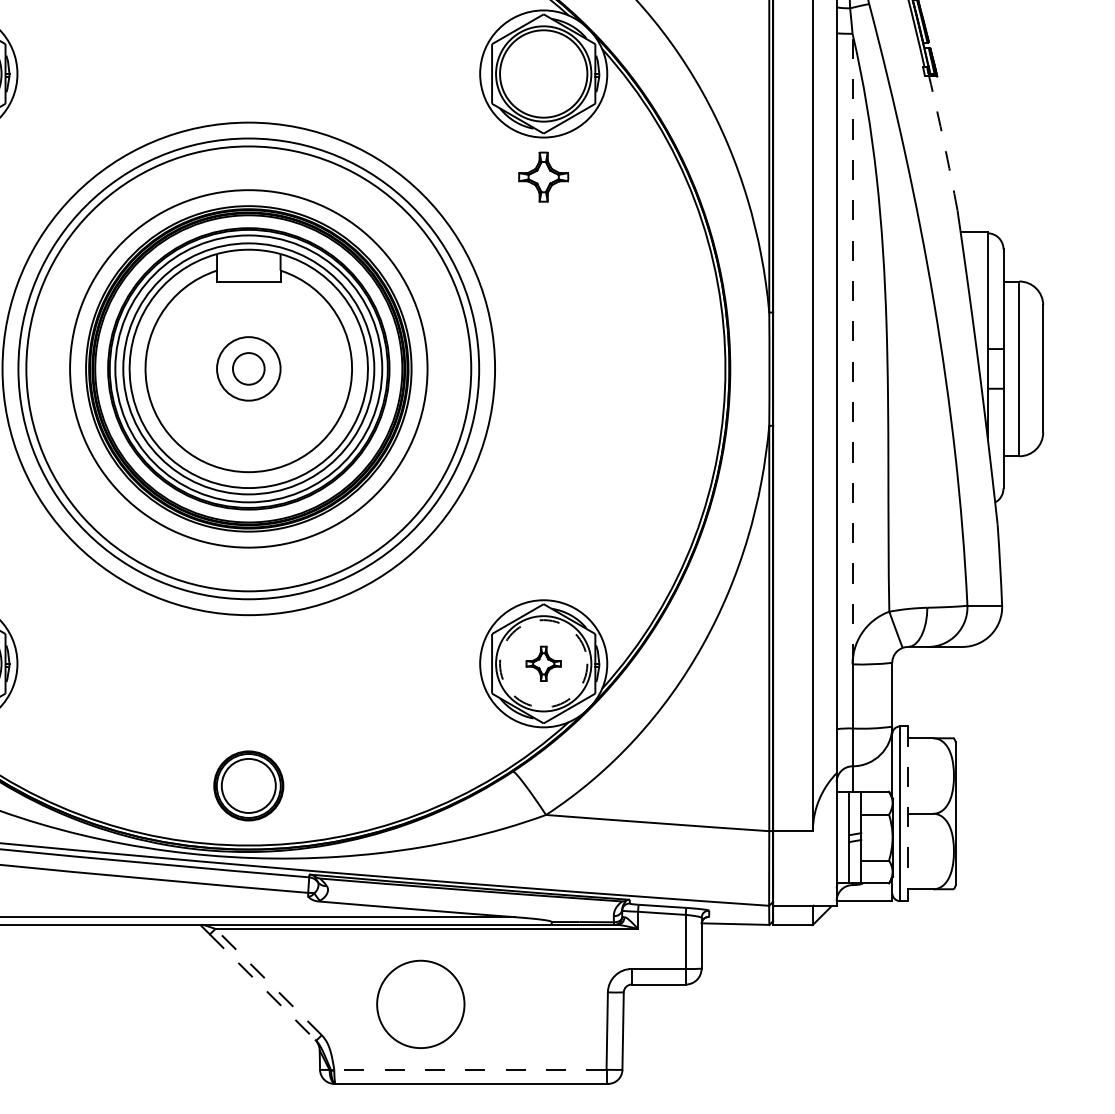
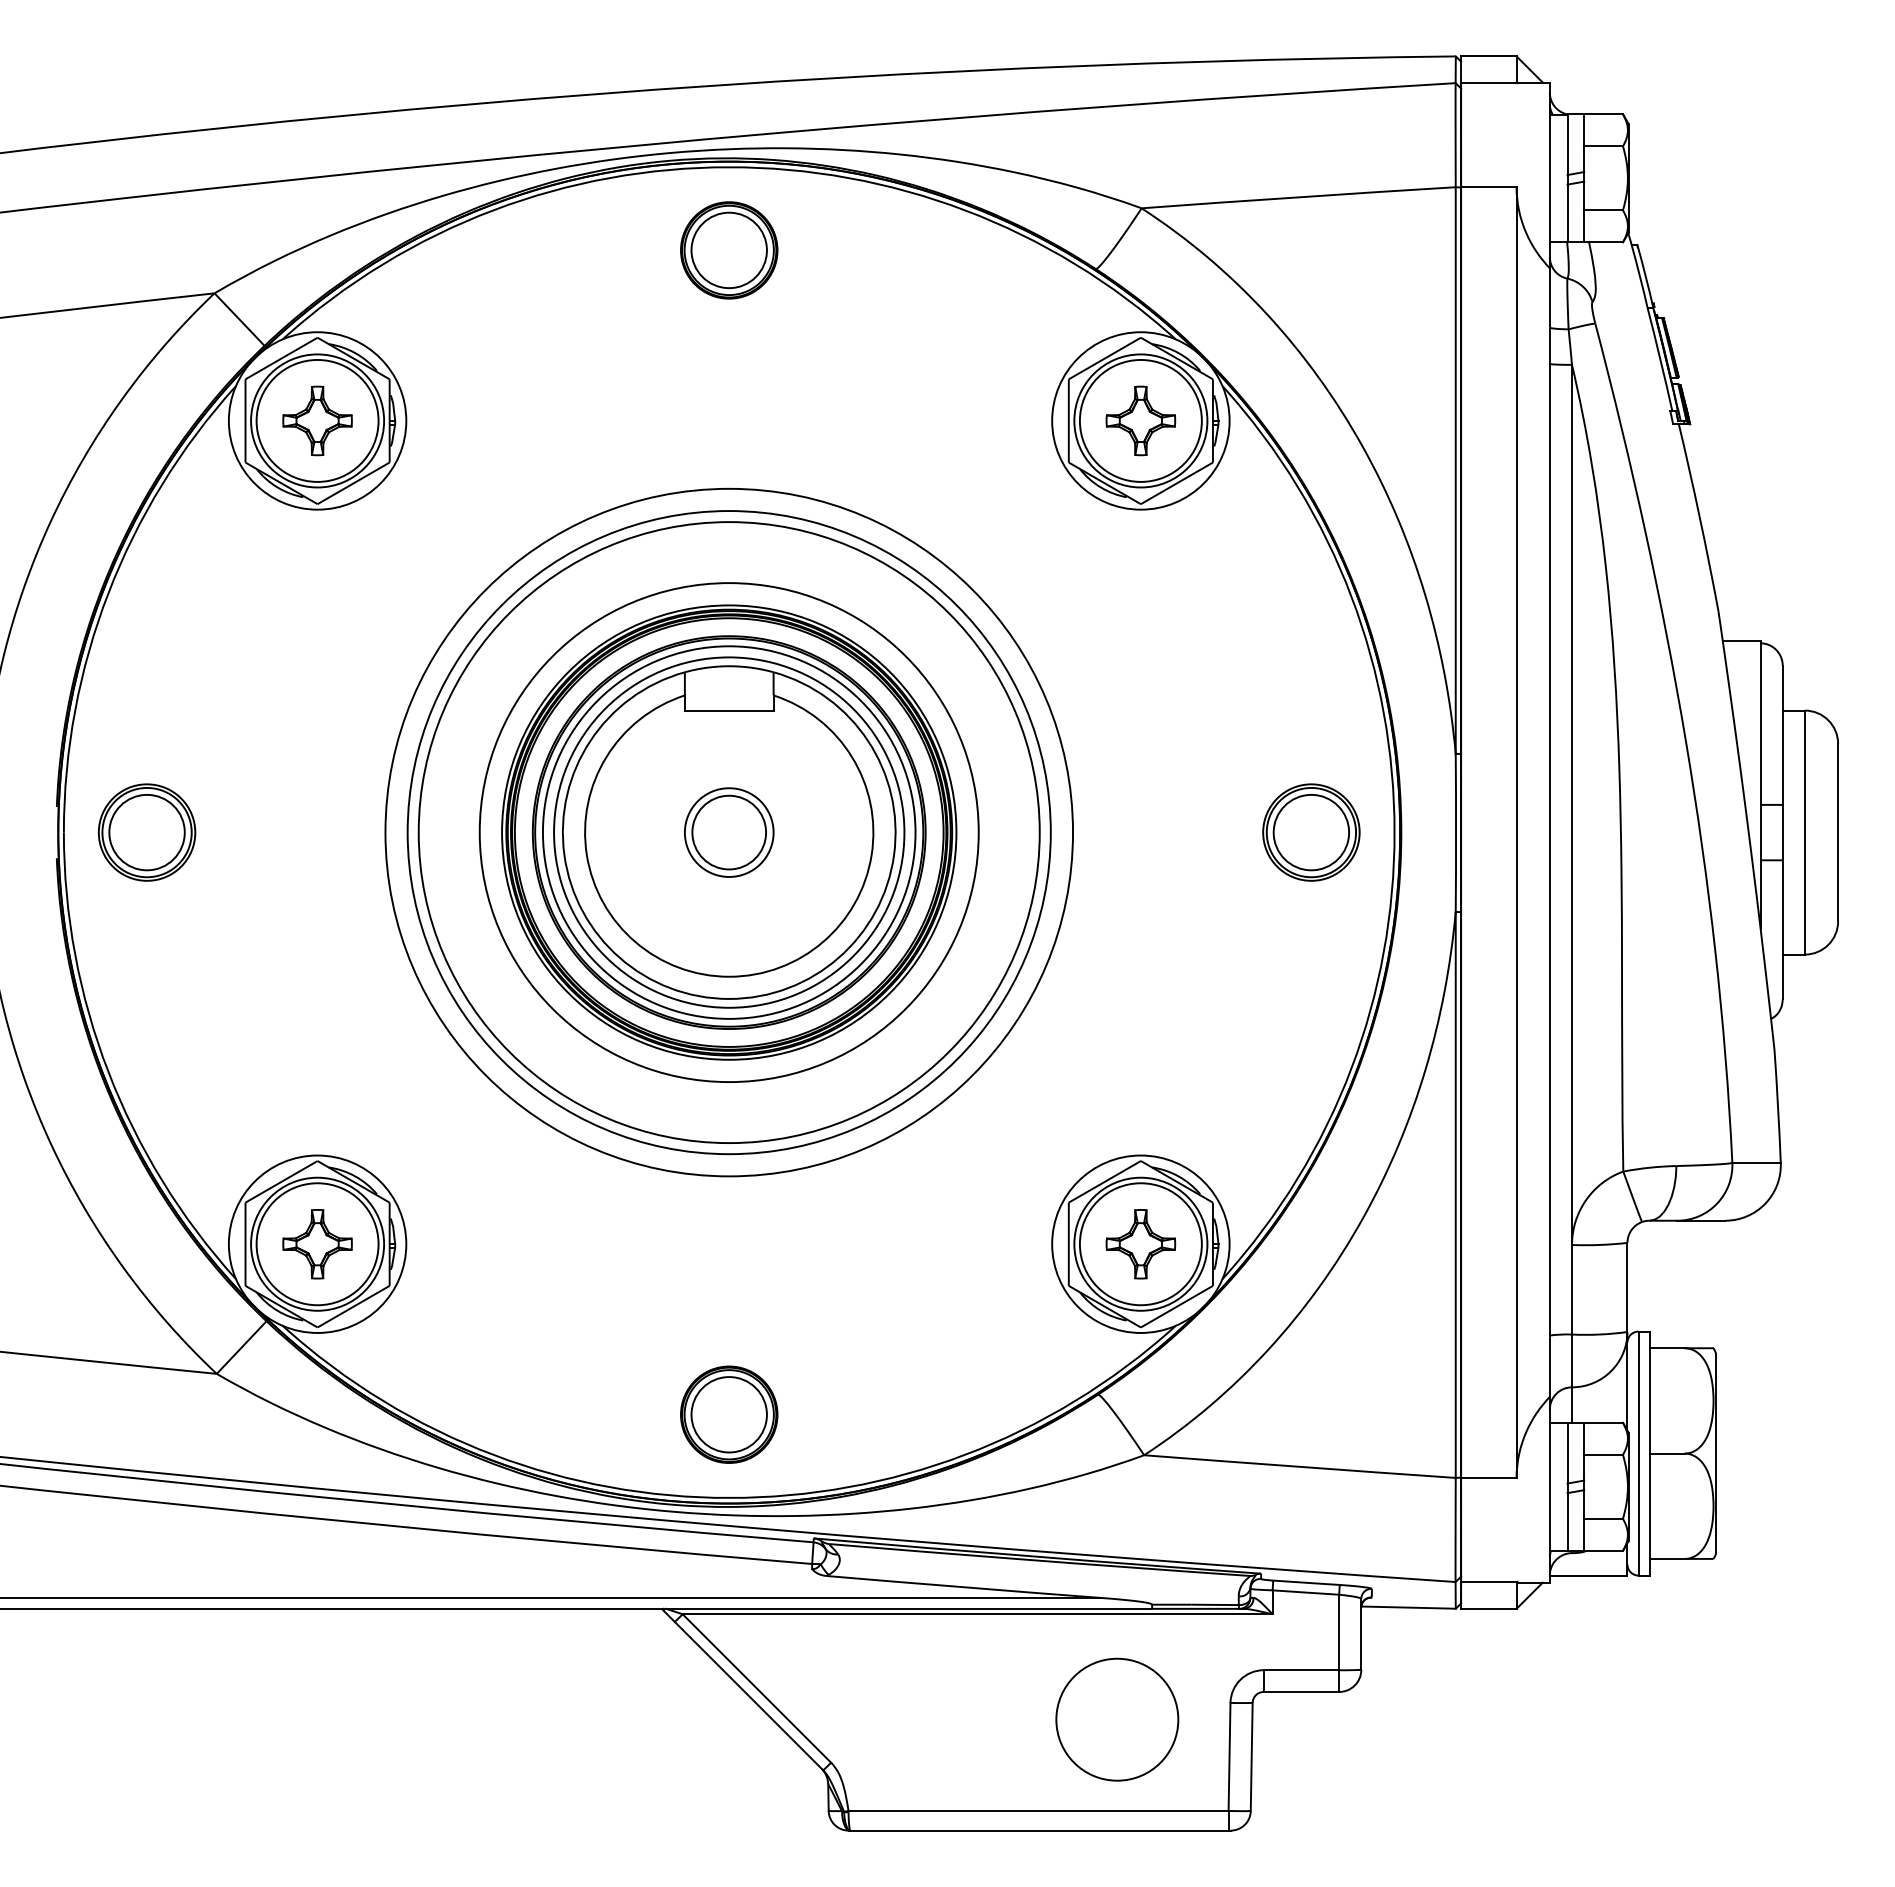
arc: (943, 143) -> (1699, 517), dashed -> solid
part: (543, 176) -> (1140, 420), moved
line: (852, 348) -> (1572, 804), dashed -> solid
circle: (248, 368) -> (729, 832), size x1.67
part: (665, 368) -> (1311, 832), added
circle: (543, 663) -> (1140, 1244), dashed -> solid
part: (543, 663) -> (1140, 1244), size x1.43
line: (908, 813) -> (1649, 1453), dashed -> solid
line: (268, 982) -> (756, 1688), dashed -> solid
line: (263, 987) -> (749, 1696), dashed -> solid
circle: (420, 1004) -> (1117, 1719), moved
line: (470, 1070) -> (1038, 1811), dashed -> solid

